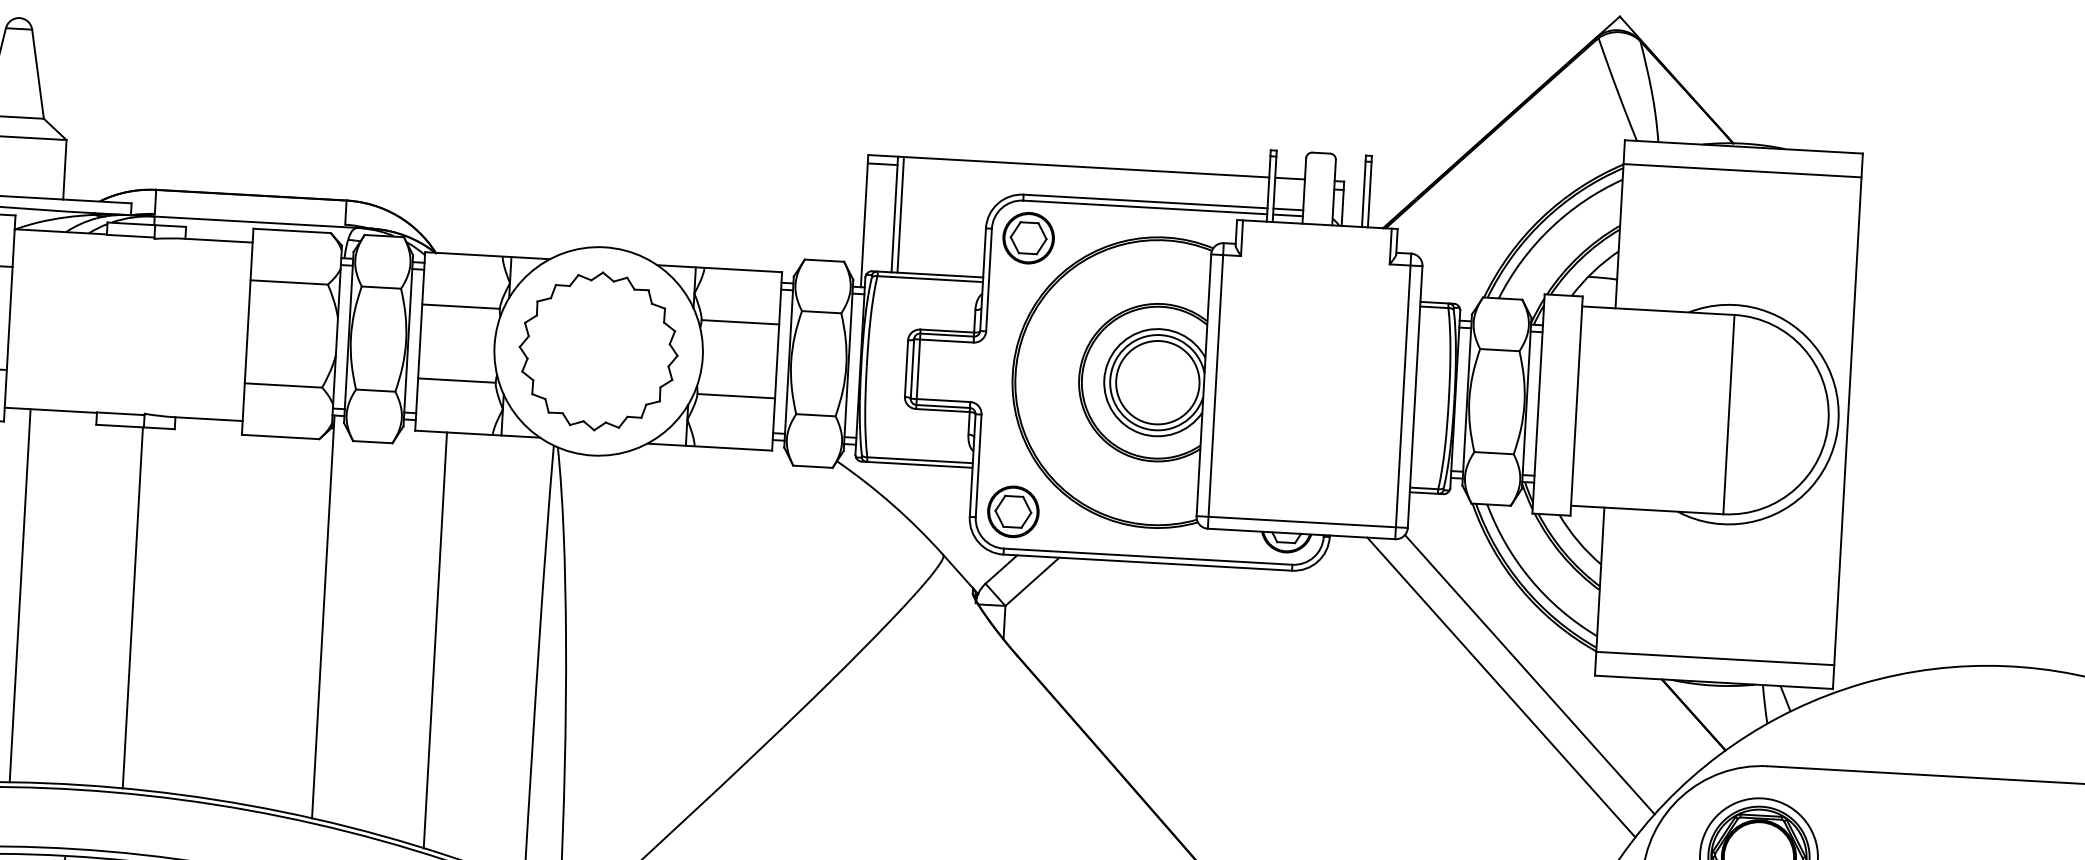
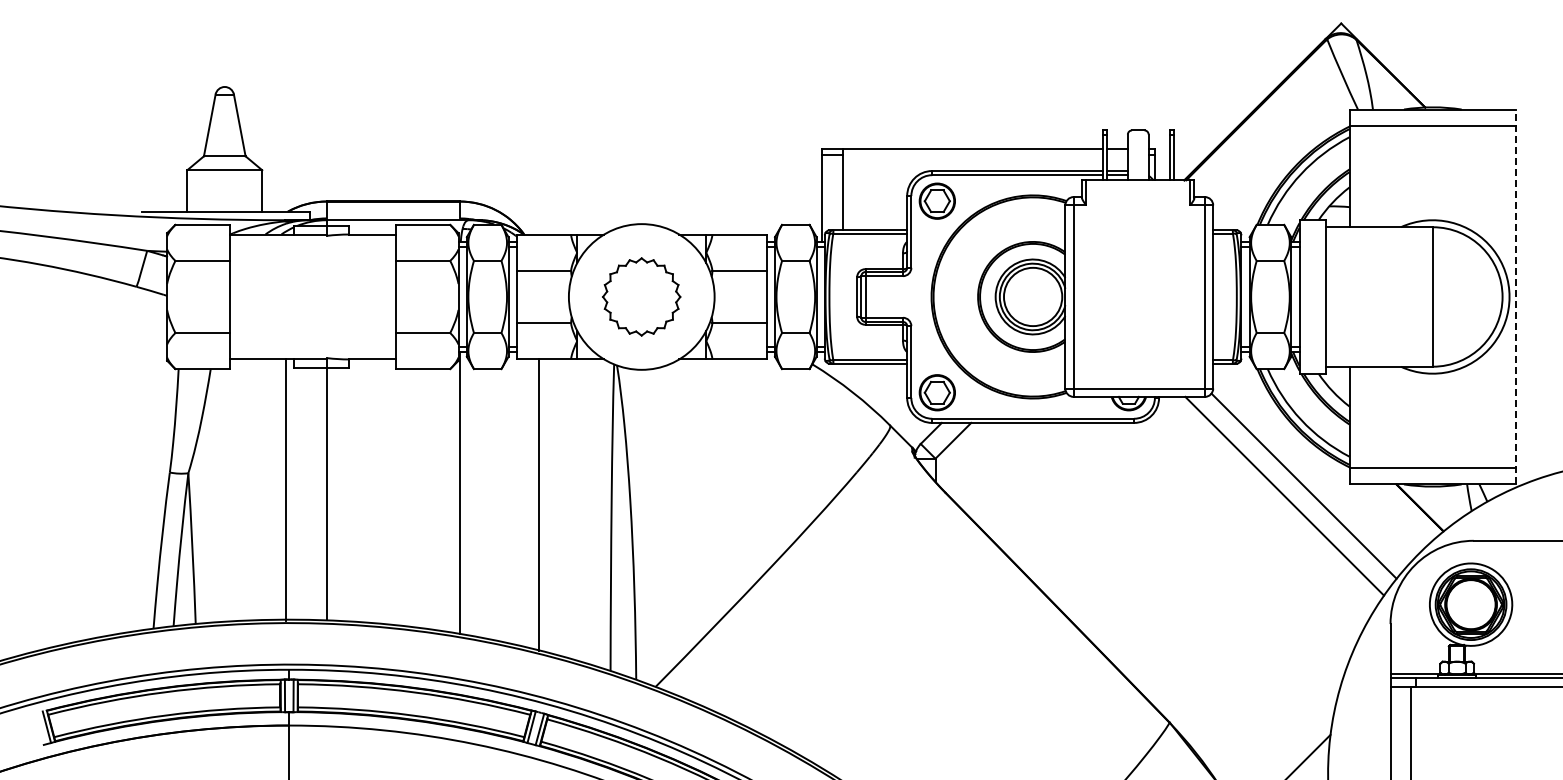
line: (901, 214) -> (847, 189), removed
part: (598, 350) -> (641, 296), size x0.7
line: (1848, 420) -> (1516, 296), solid -> dashed
line: (19, 594) -> (285, 489), moved

